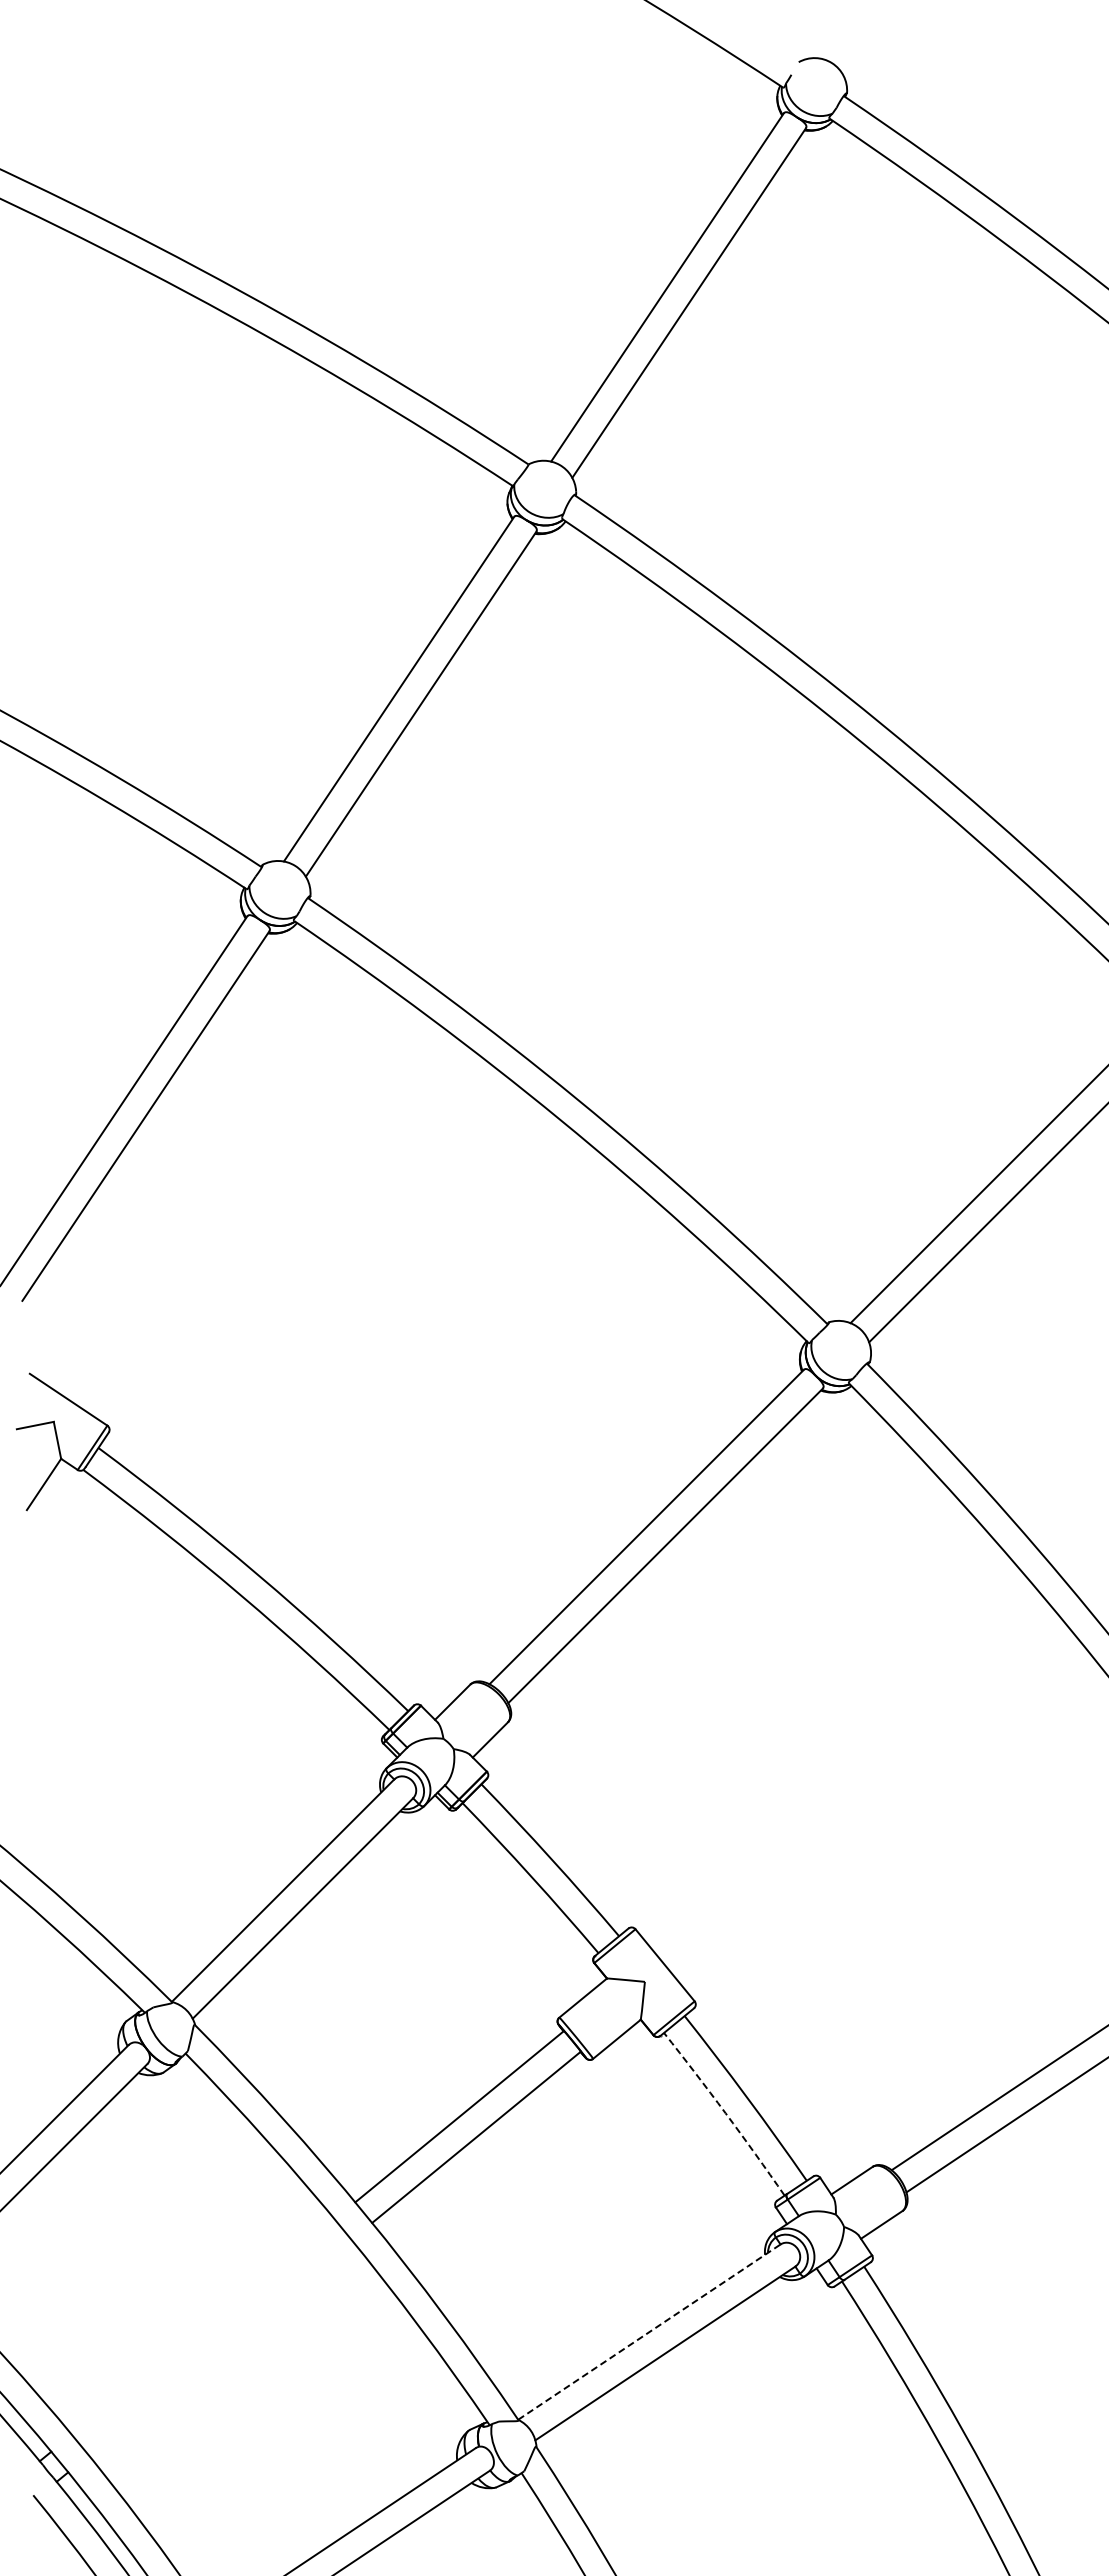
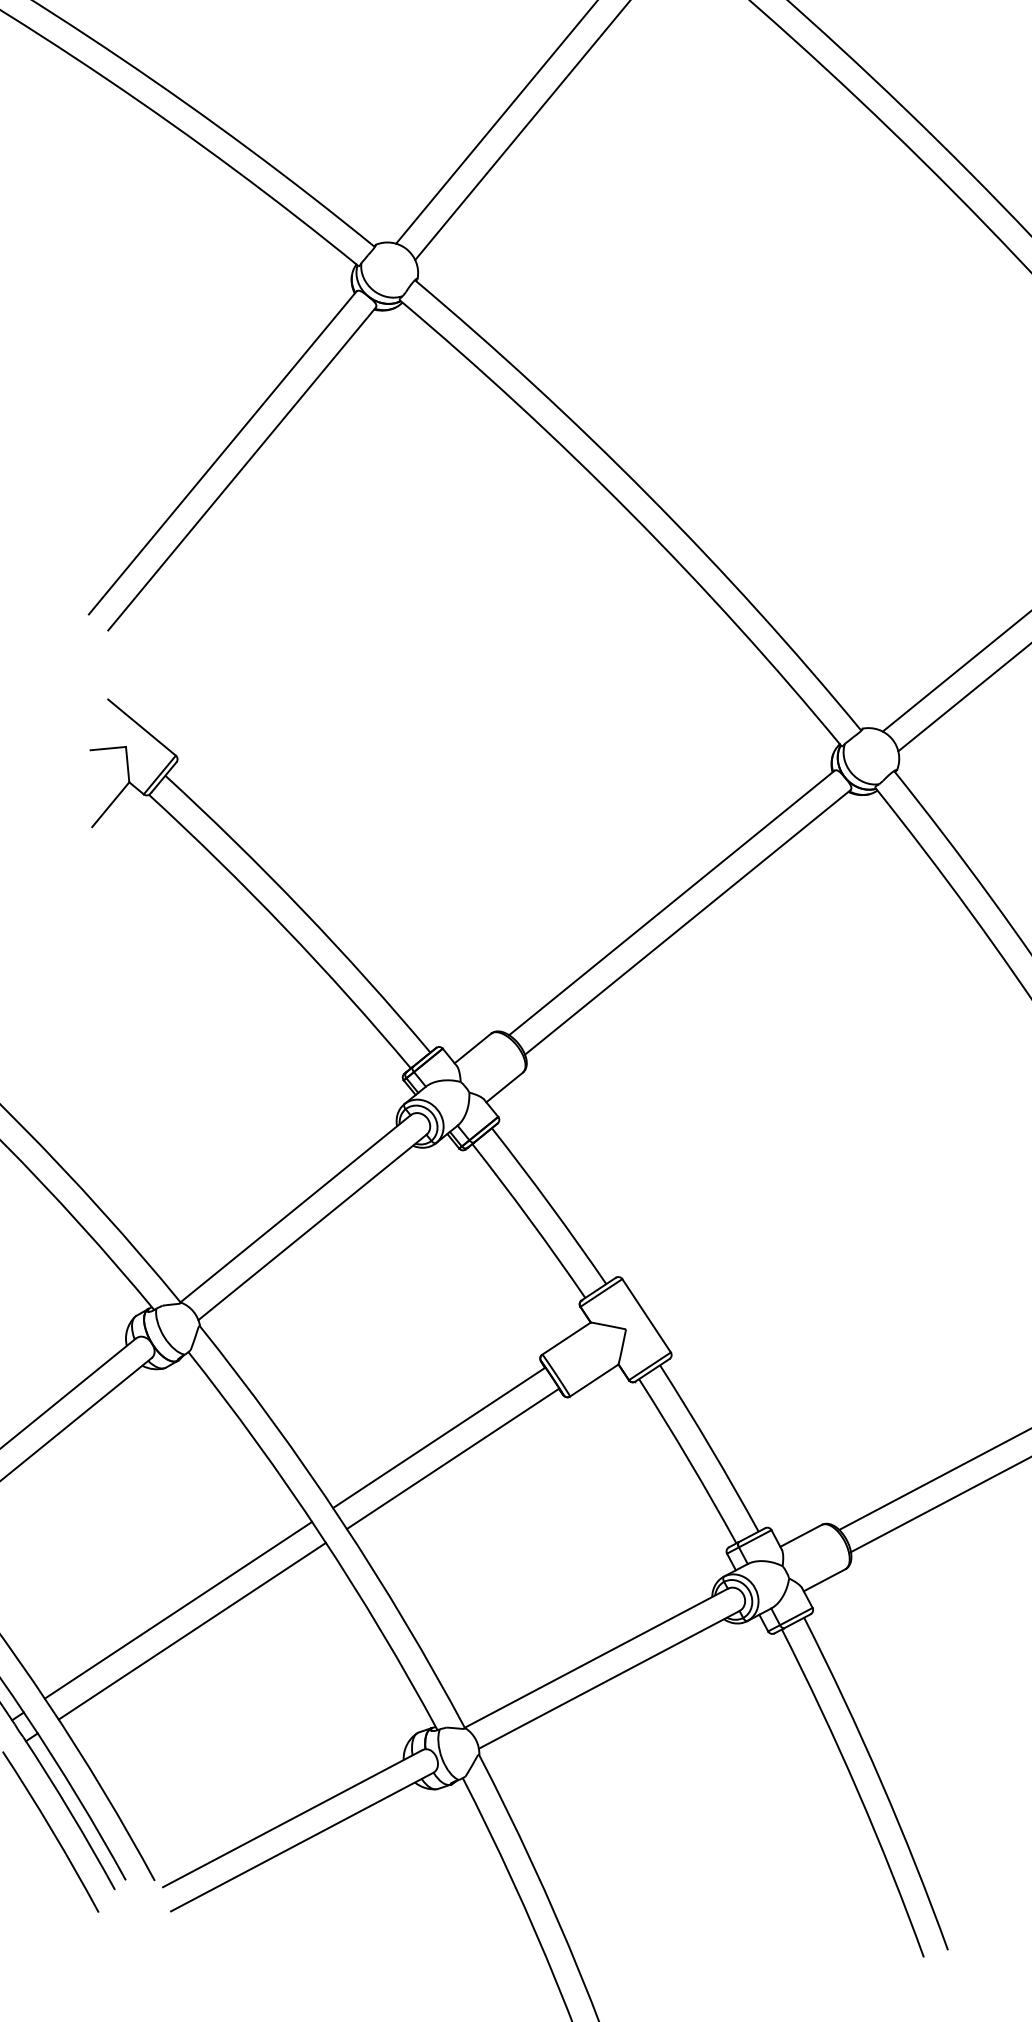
arc: (725, 2113) -> (688, 1460), dashed -> solid
line: (203, 2326) -> (178, 1609), added
line: (649, 2332) -> (596, 1658), dashed -> solid
line: (219, 2347) -> (191, 1631), added

